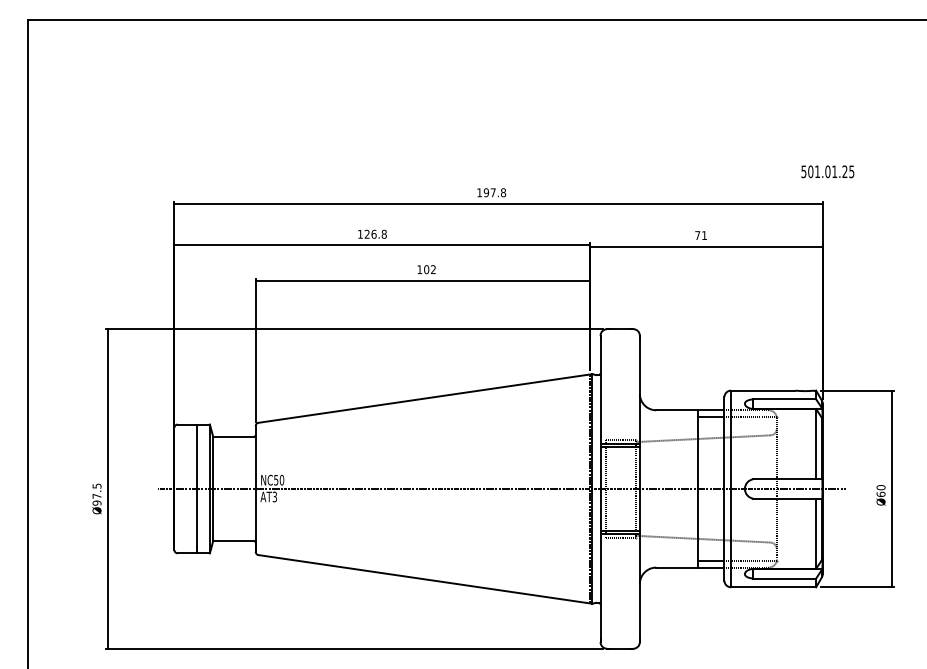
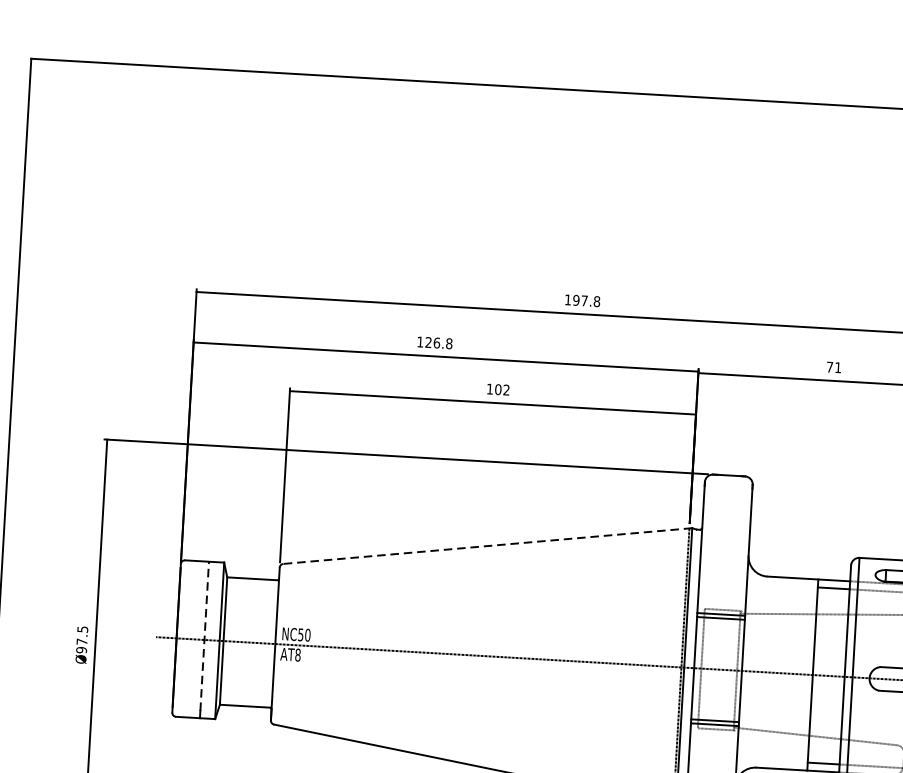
line: (425, 398) -> (487, 546), solid -> dashed
line: (197, 485) -> (204, 635), solid -> dashed
text: (274, 496) -> (297, 654), AT3 -> AT8

